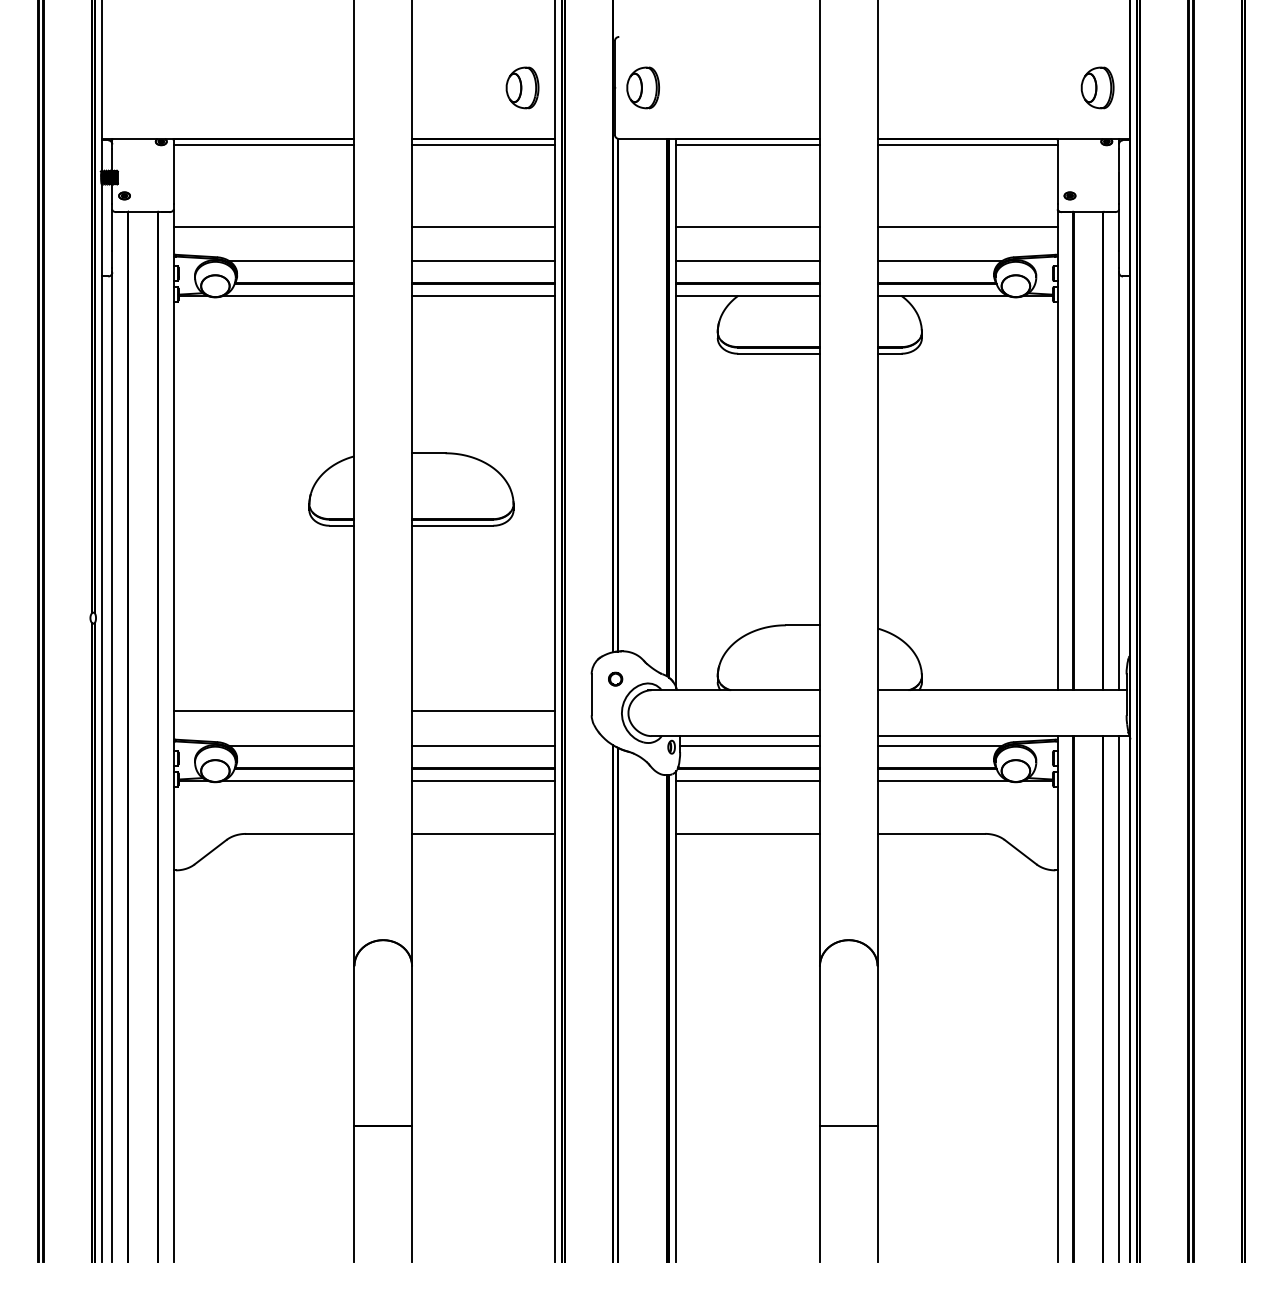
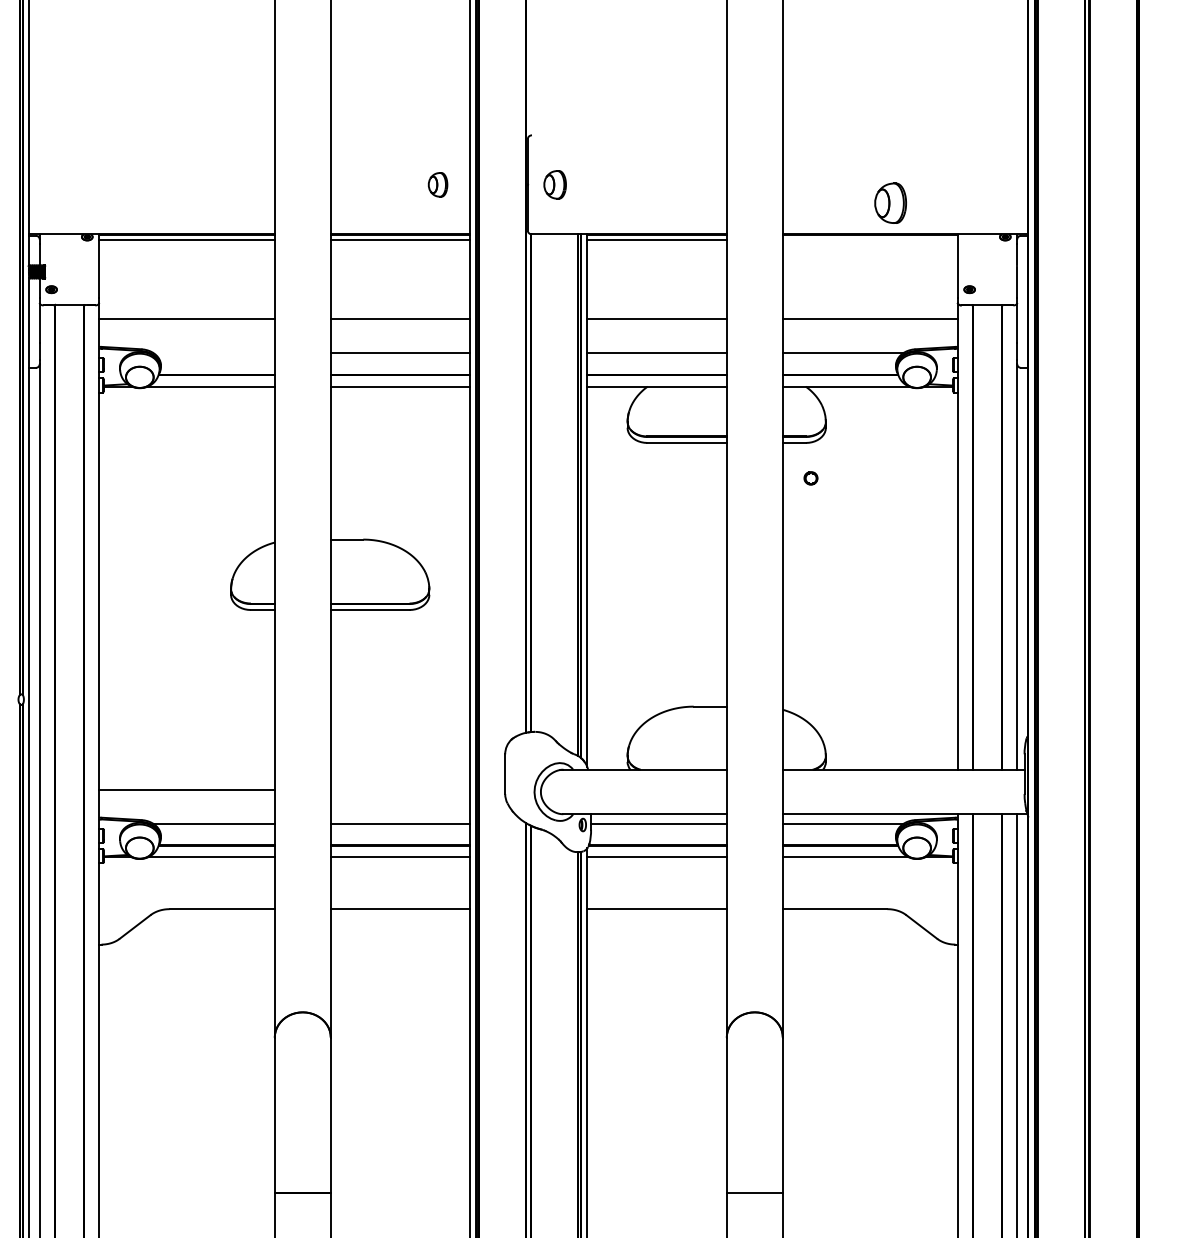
part: (522, 87) -> (438, 184), size x0.6
part: (642, 87) -> (554, 184), size x0.7
part: (1097, 87) -> (890, 202), moved
line: (967, 145) -> (870, 240), removed
line: (291, 260) -> (213, 352), removed
part: (615, 678) -> (810, 477), moved
line: (483, 711) -> (400, 790), removed

